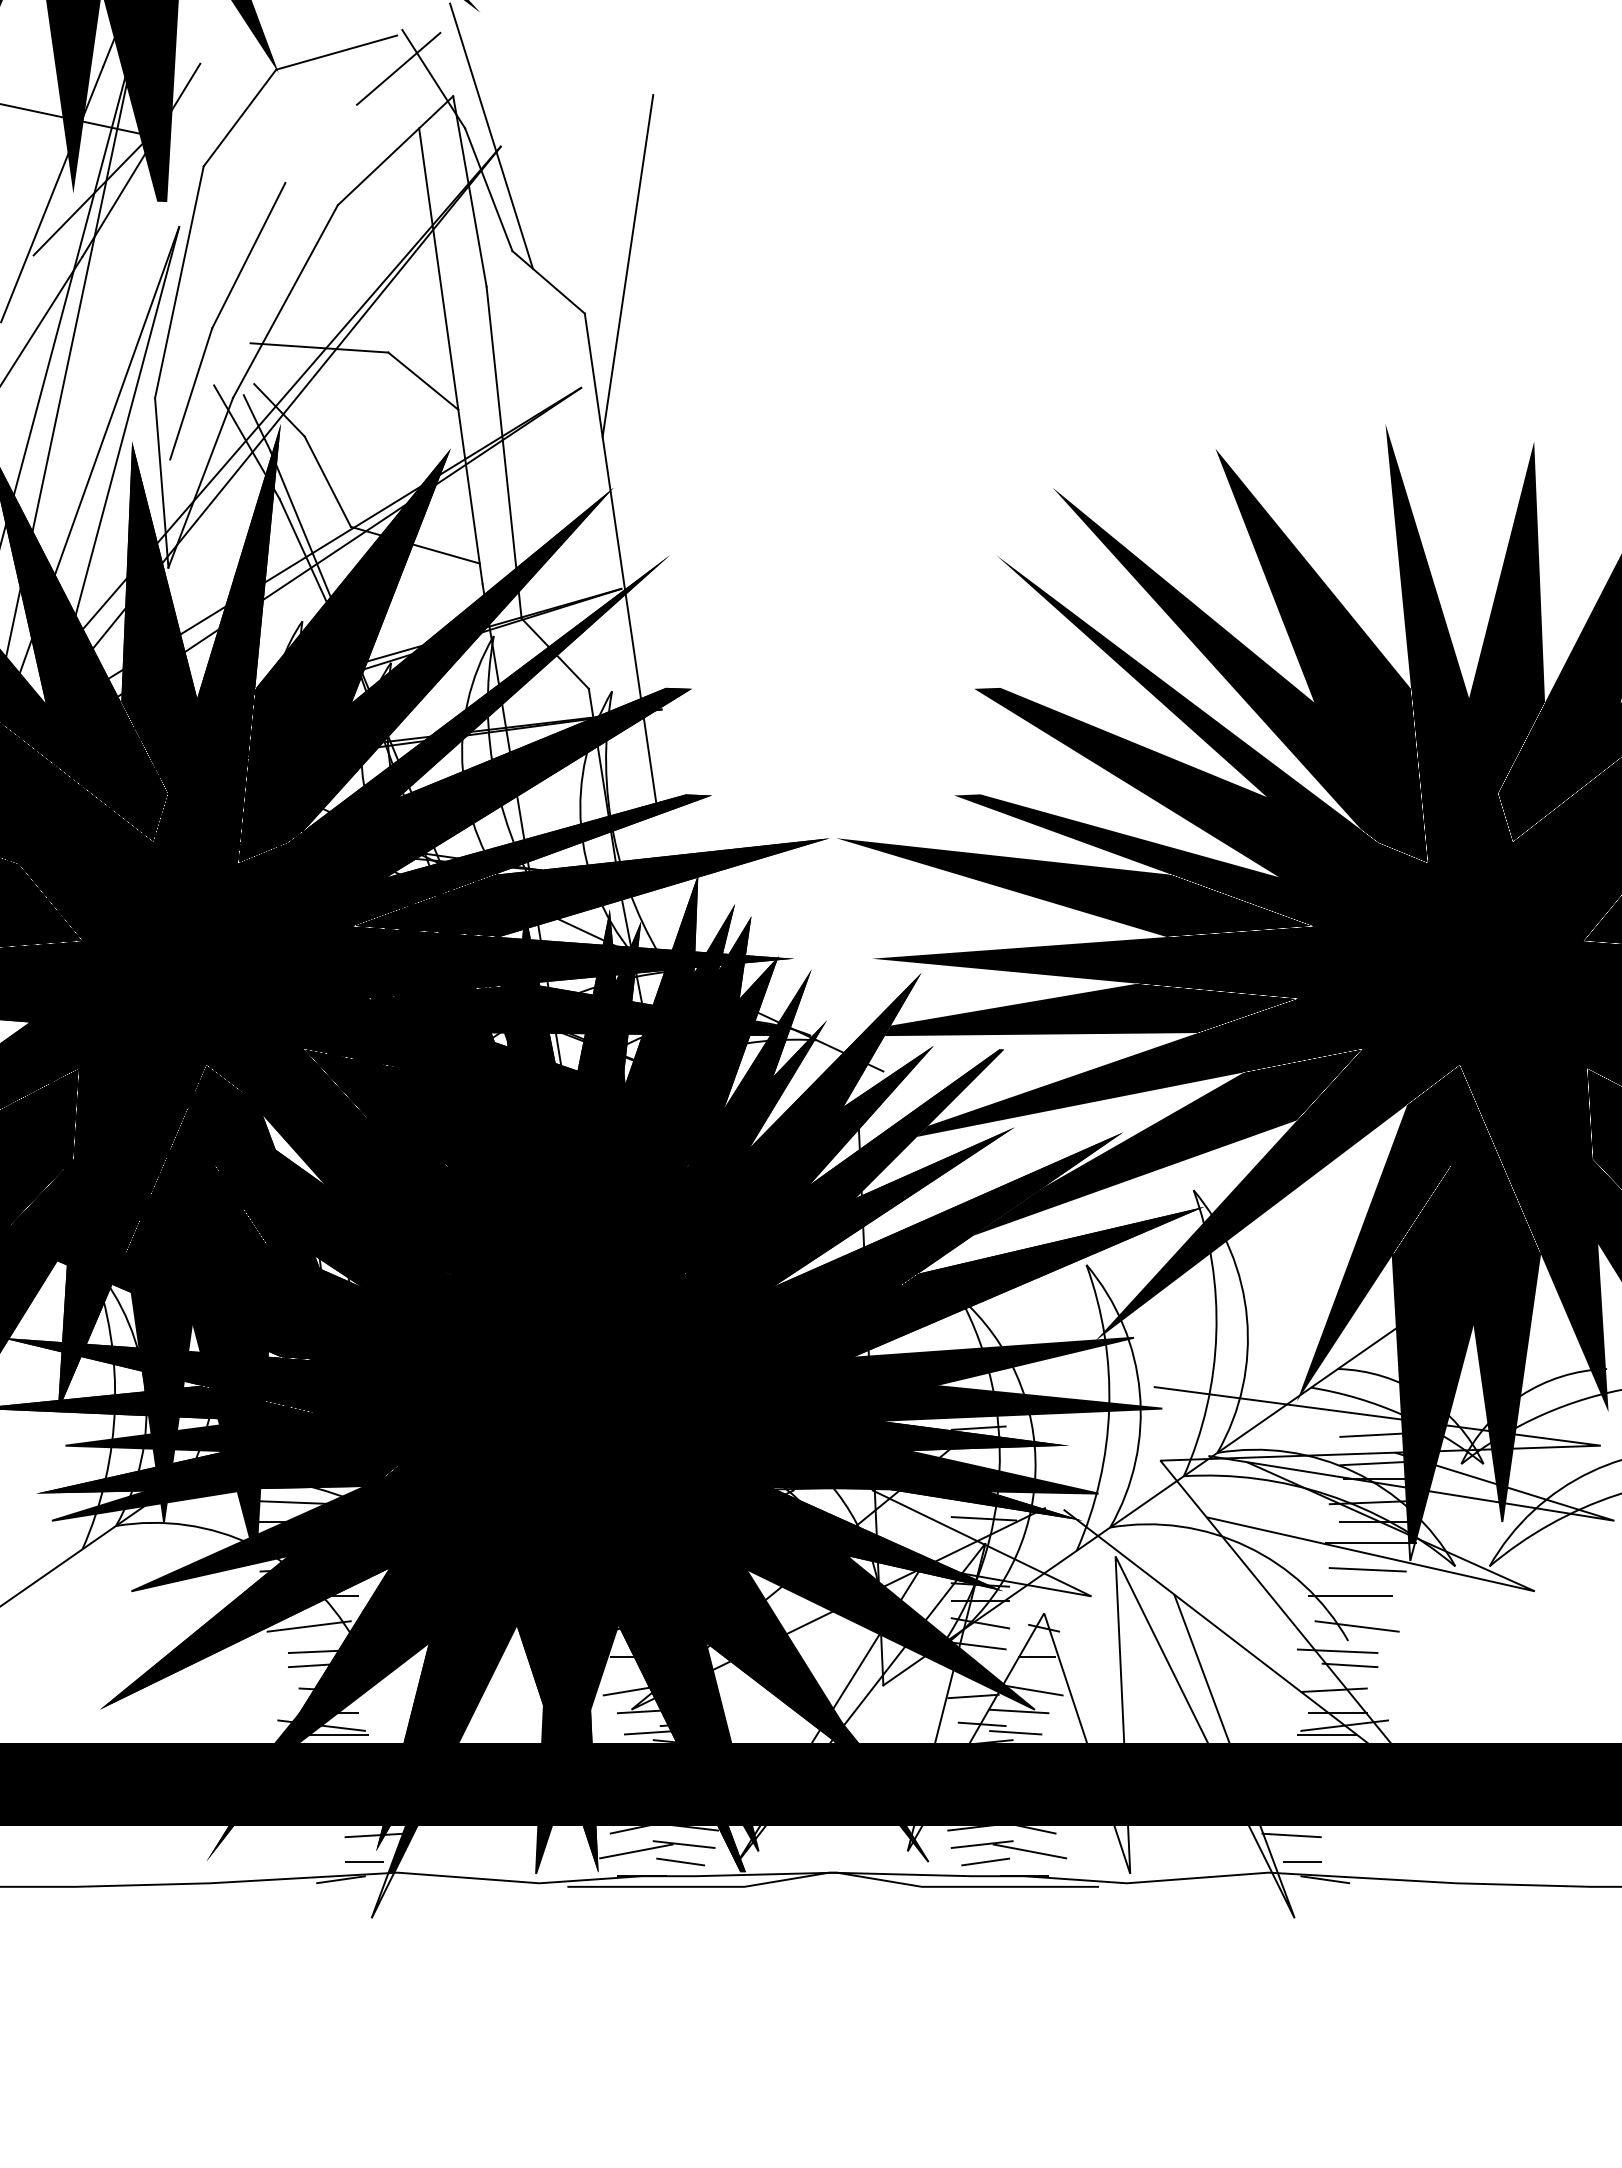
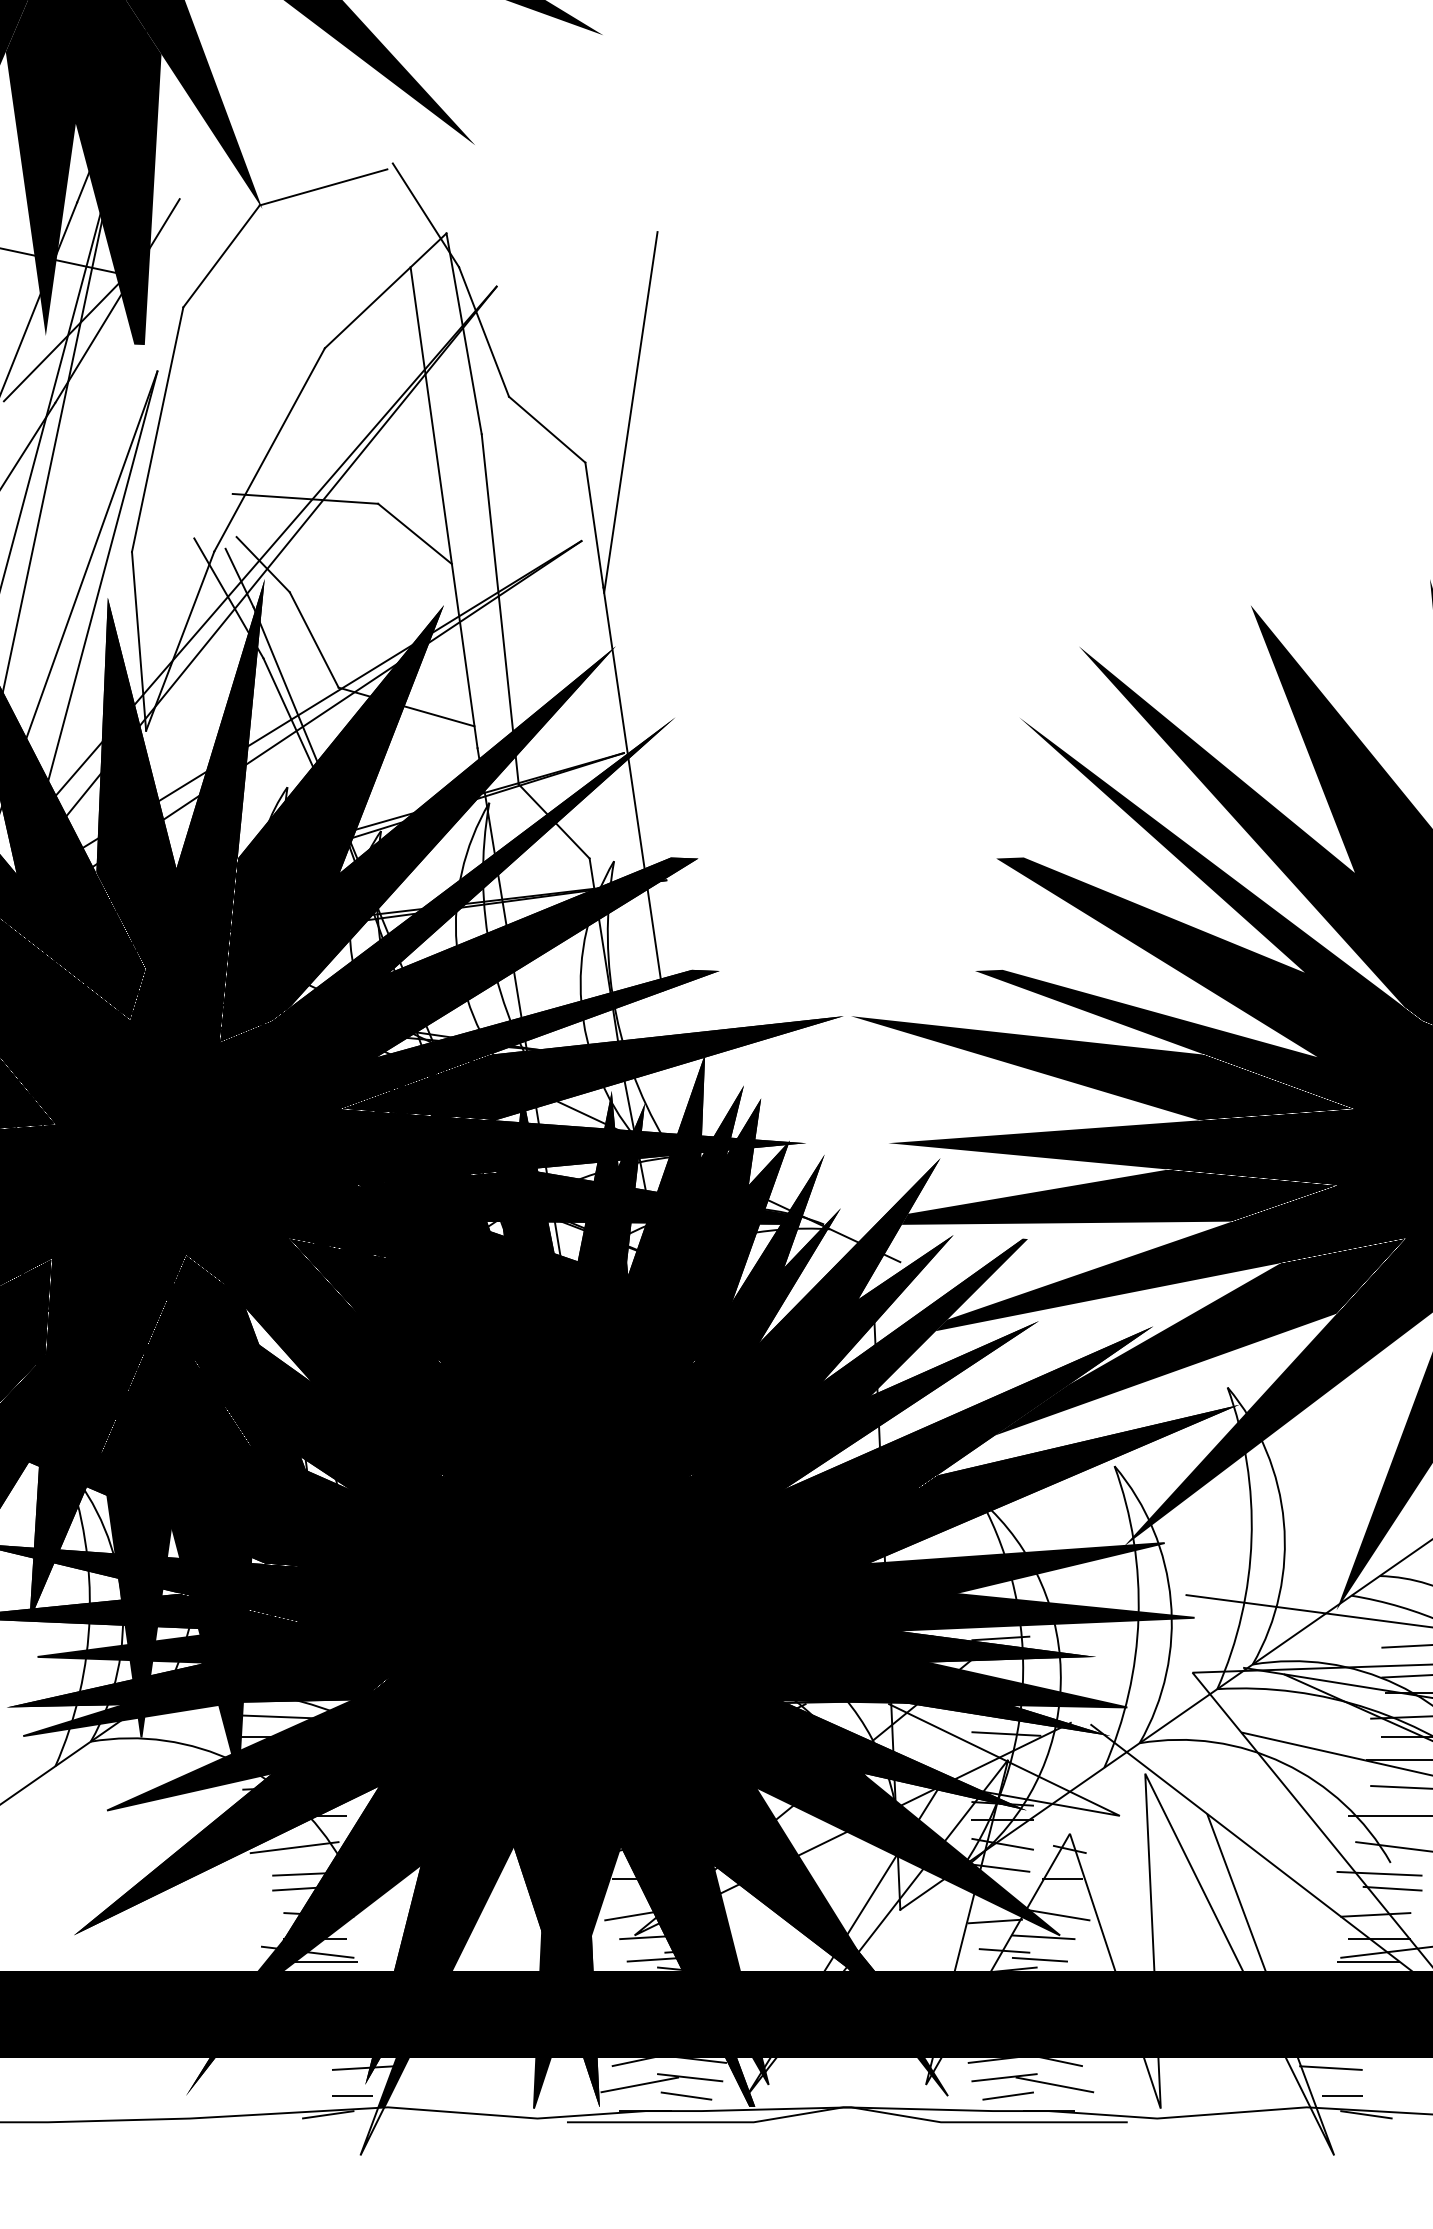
line: (398, 68) -> (388, 204), removed
line: (491, 135) -> (486, 274), removed
part: (219, 316) -> (199, 465), removed

